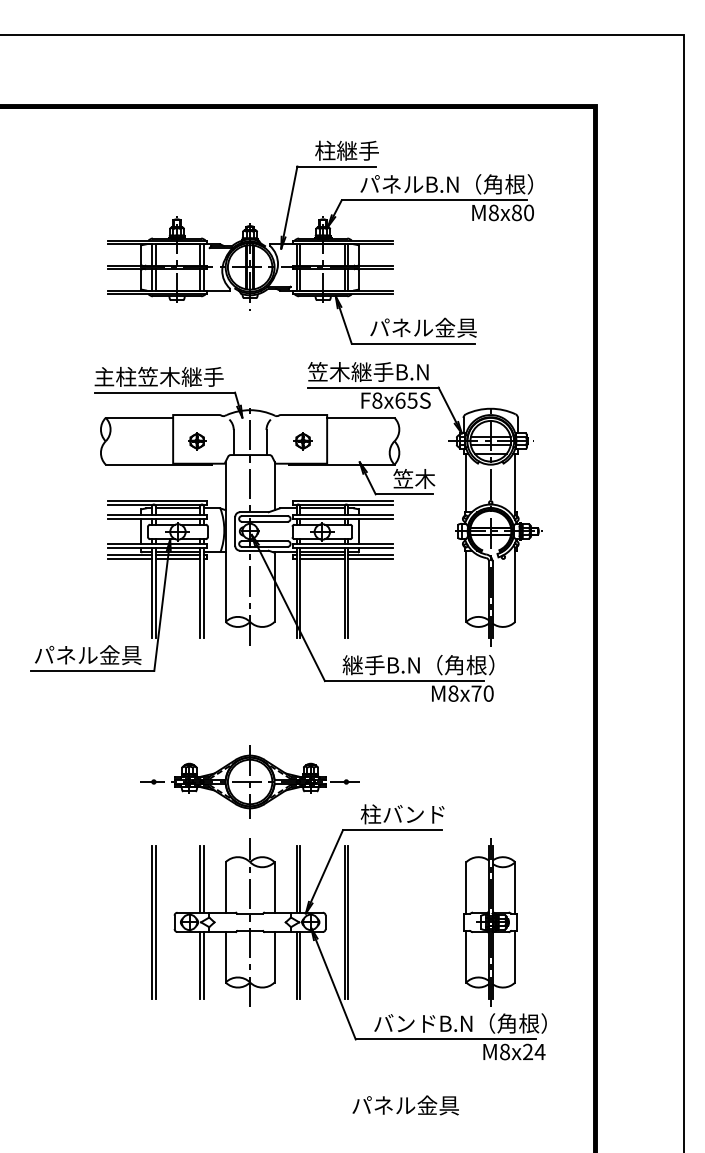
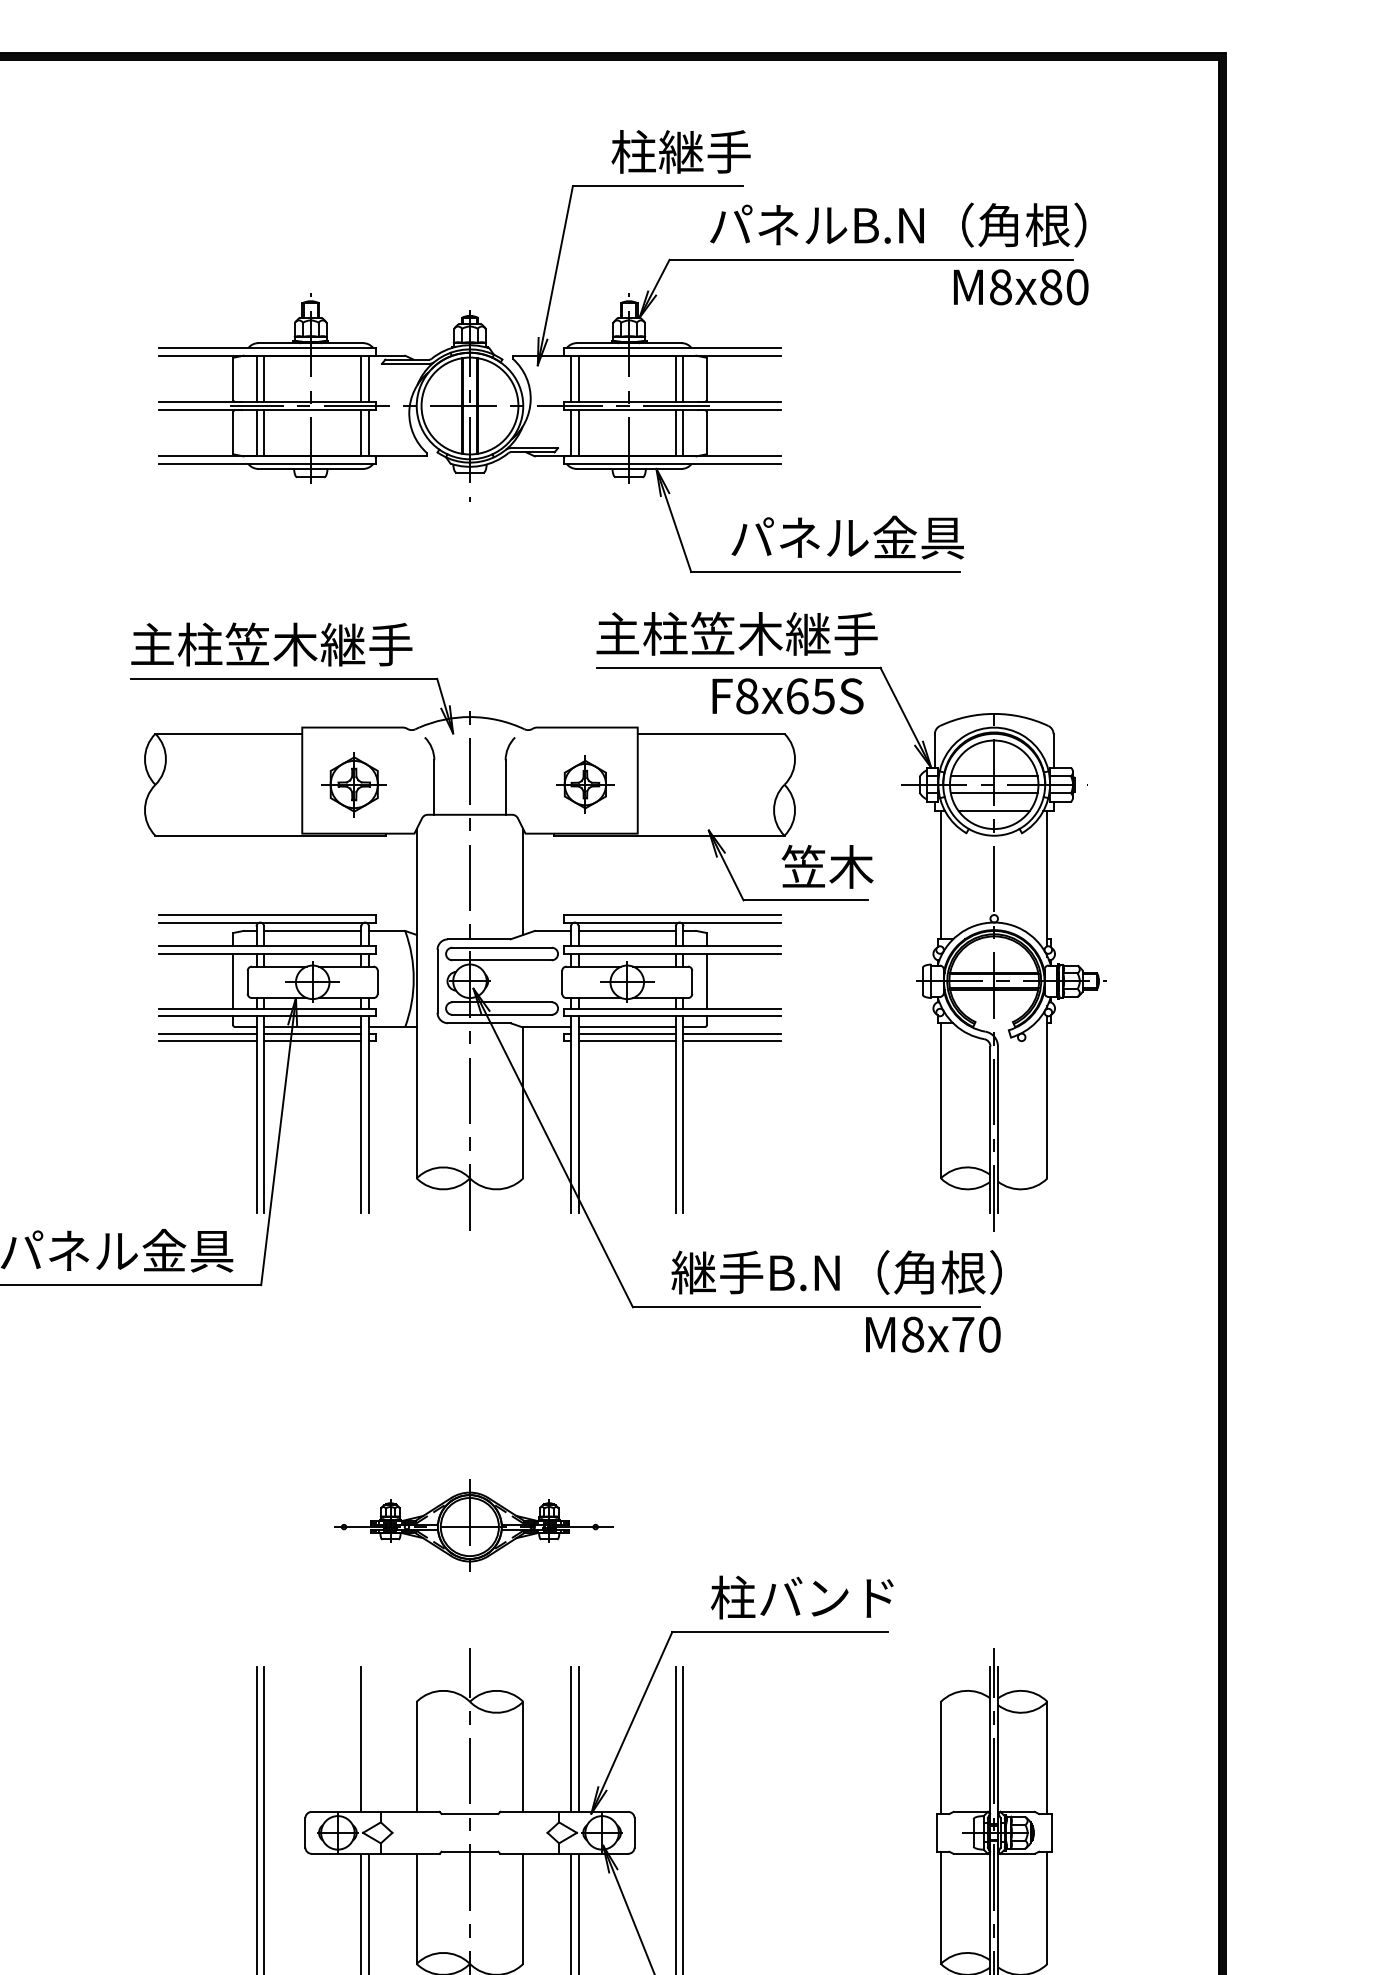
text: (372, 372) -> (736, 634), 笠木継手B.N -> 主柱笠木継手
part: (197, 441) -> (355, 785), size x1.6
part: (302, 441) -> (584, 785), size x1.4
part: (249, 781) -> (468, 1525), size x0.6
line: (203, 879) -> (368, 1739), removed

